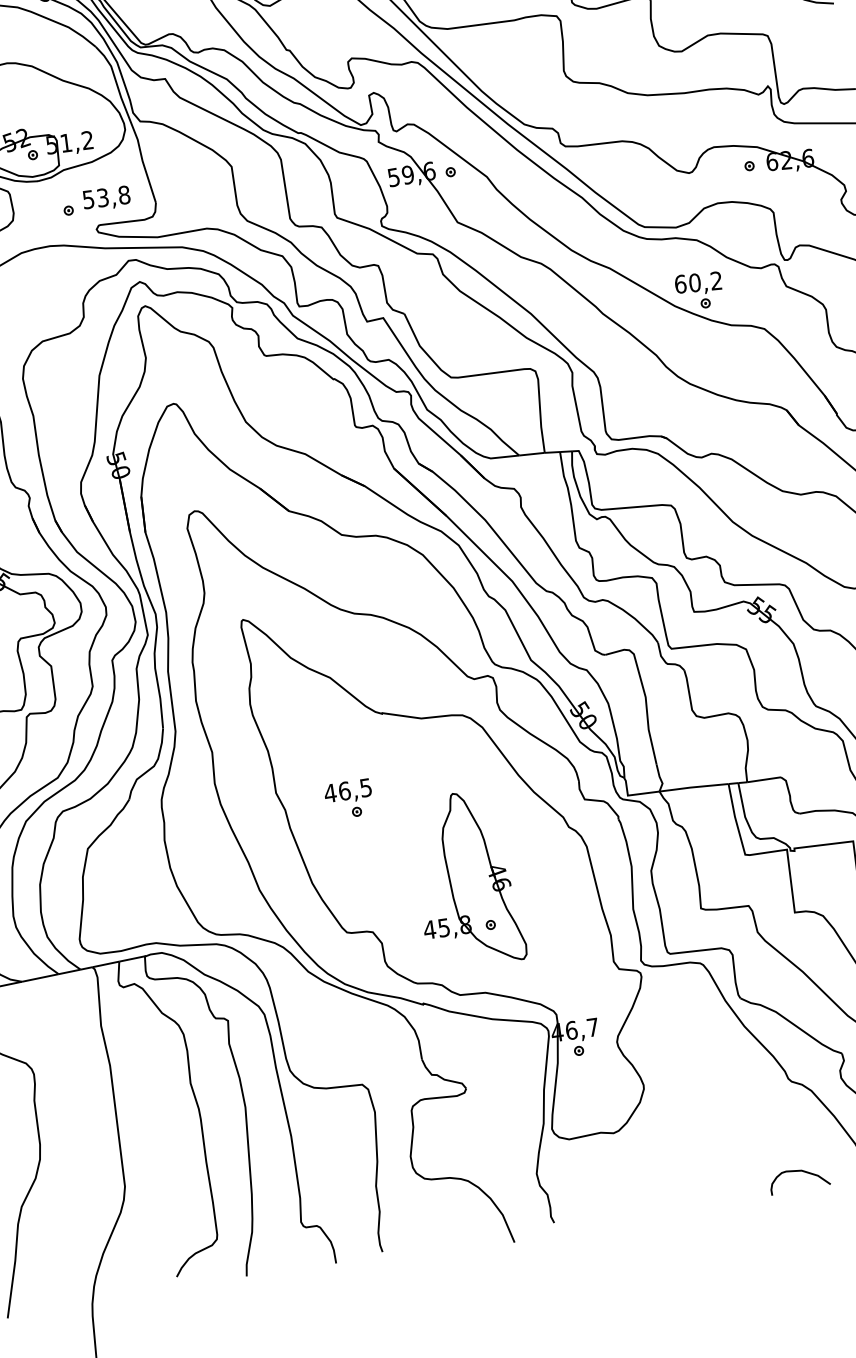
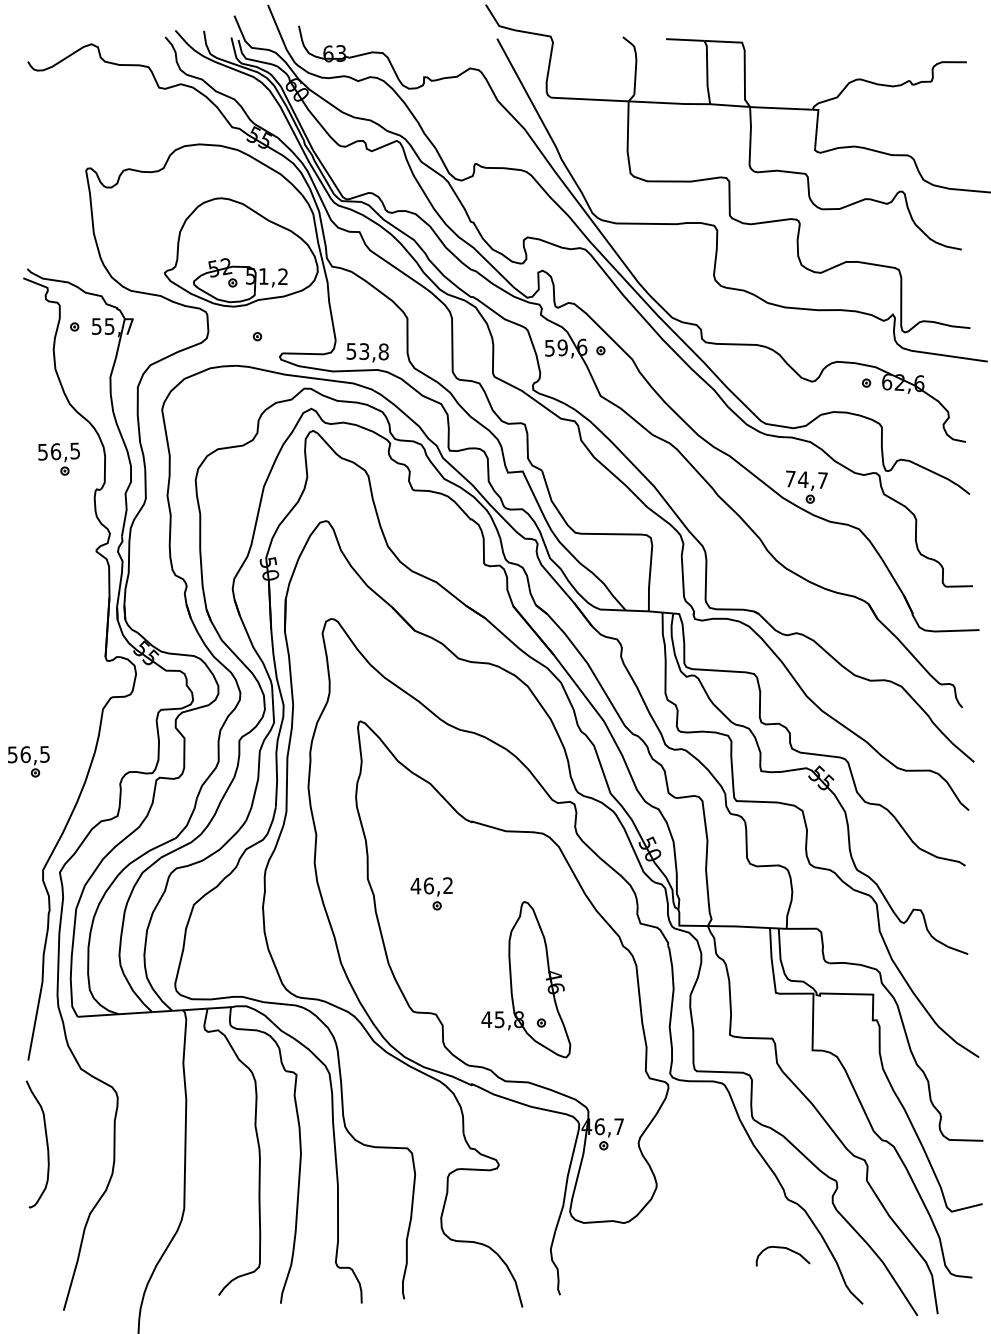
text: (106, 198) -> (367, 352), moved
text: (698, 282) -> (806, 479), 60,2 -> 74,7
text: (365, 787) -> (447, 885), 46,5 -> 46,2
curve: (797, 1171) -> (782, 1248), moved

